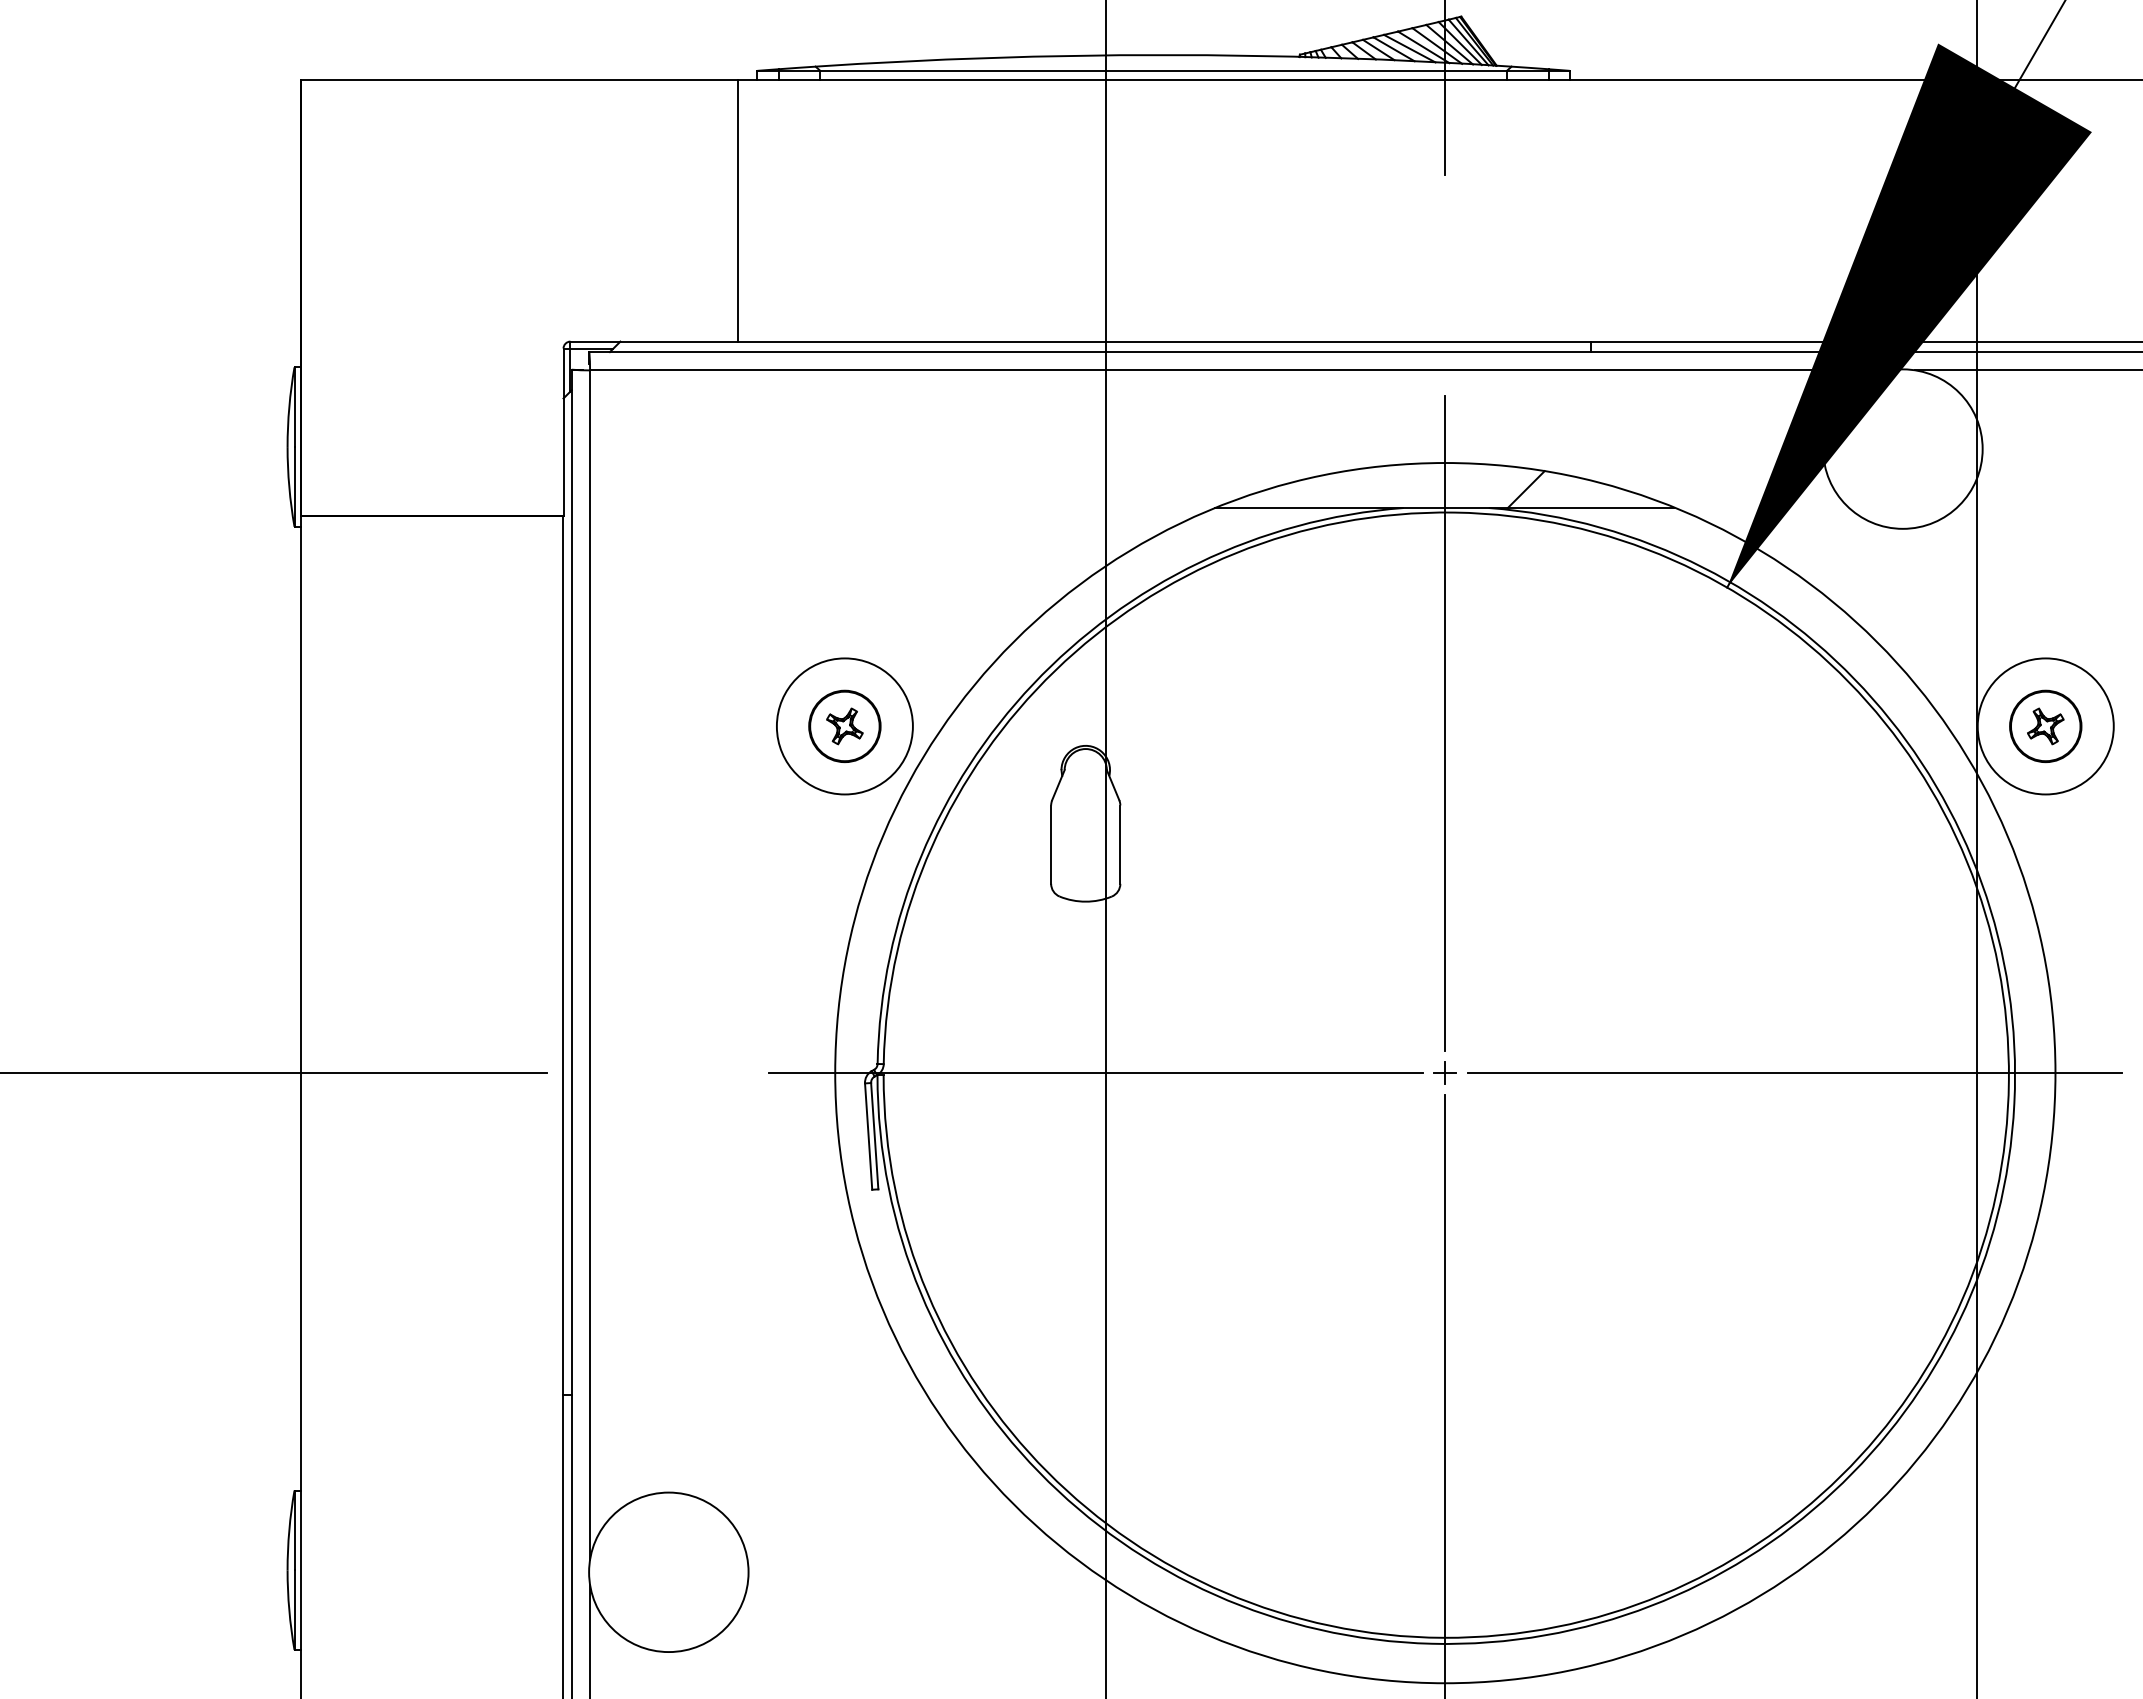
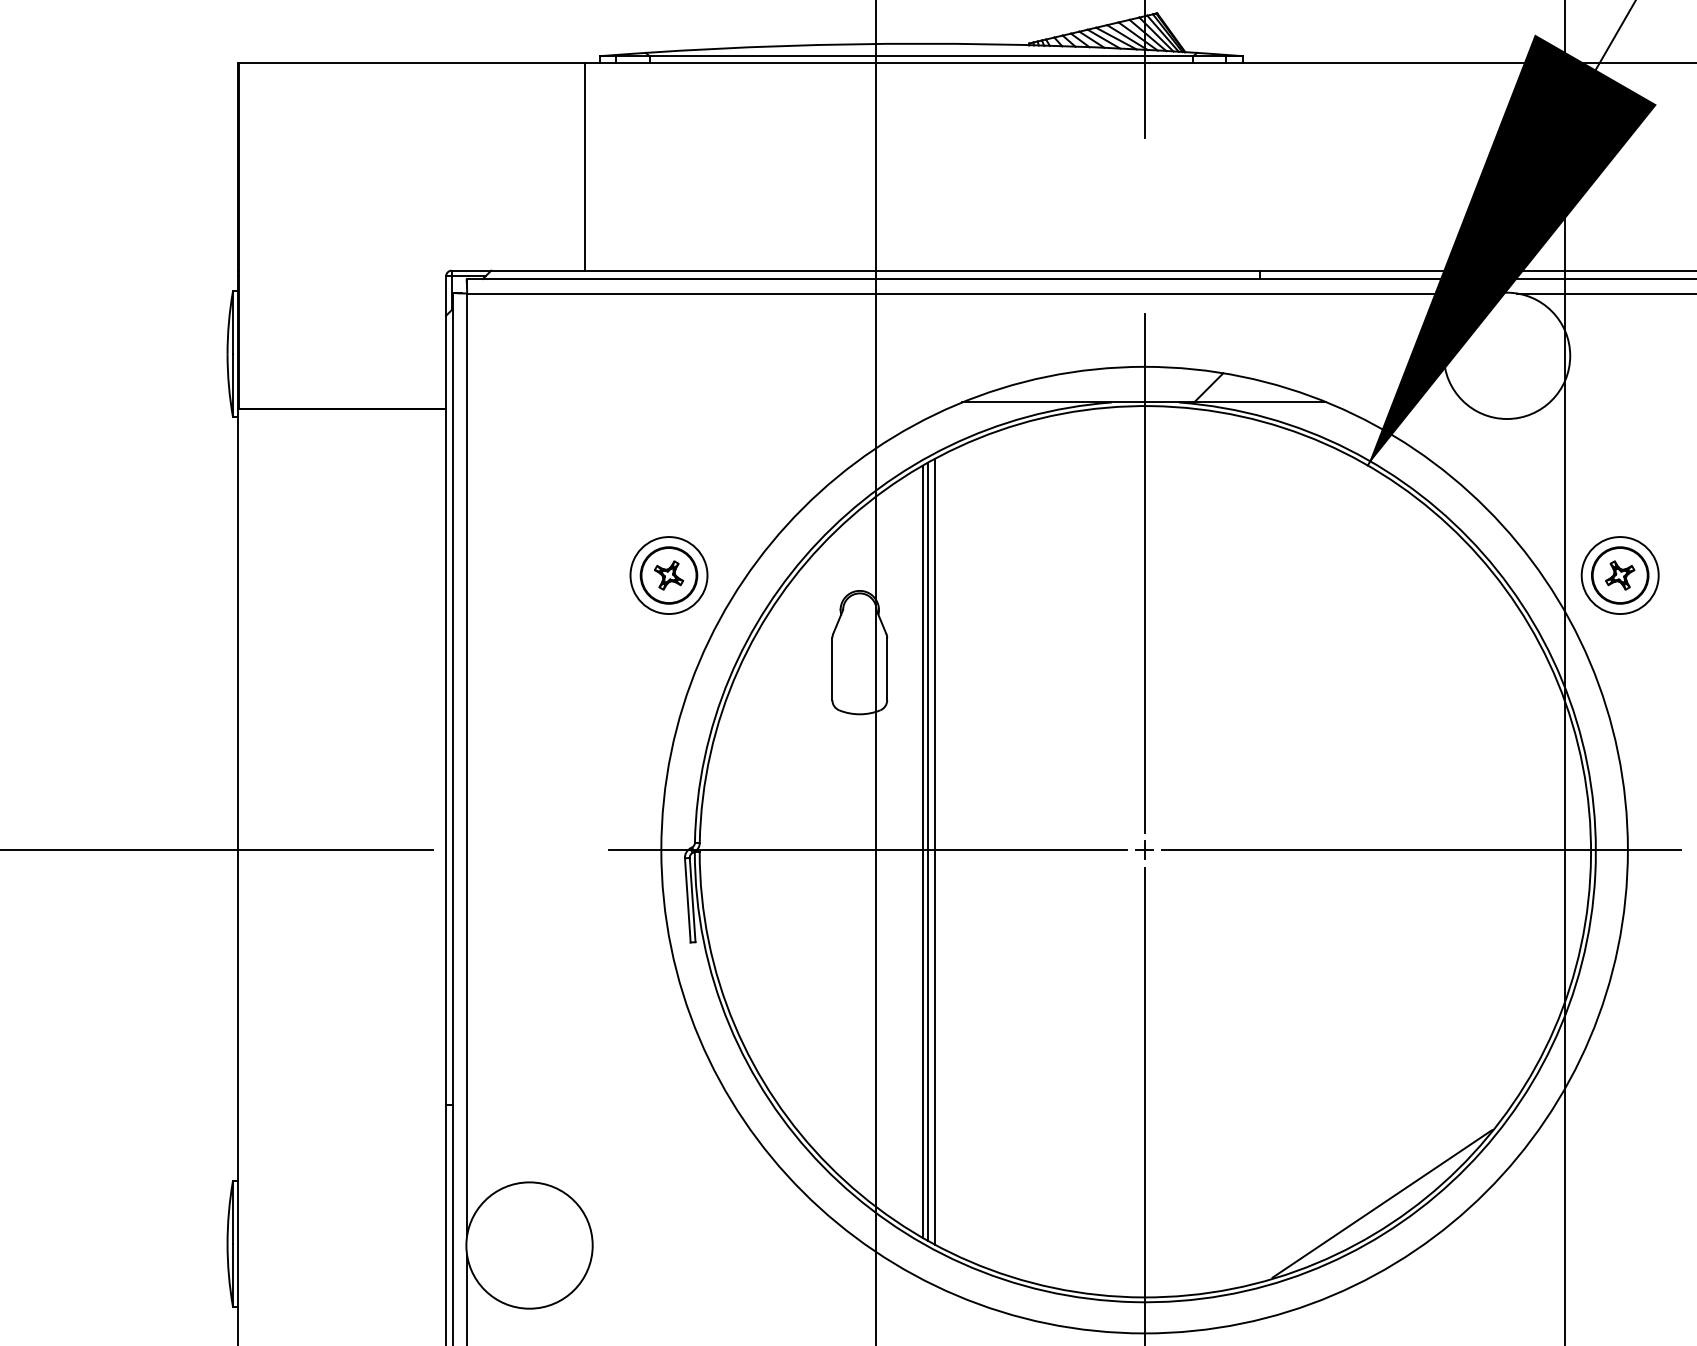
circle: (844, 726) -> (668, 575), size x0.71
circle: (2045, 726) -> (1620, 575), size x0.71
line: (1165, 1074) -> (922, 851), added
line: (1172, 1074) -> (928, 851), added
line: (1180, 1075) -> (934, 852), added
line: (1745, 1519) -> (1382, 1203), added

